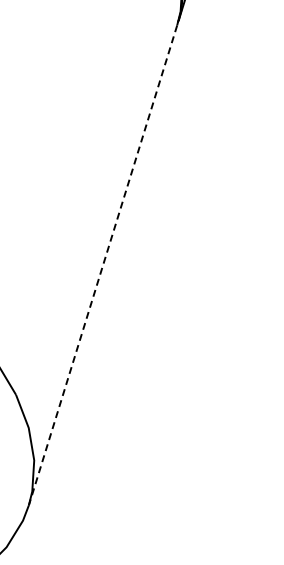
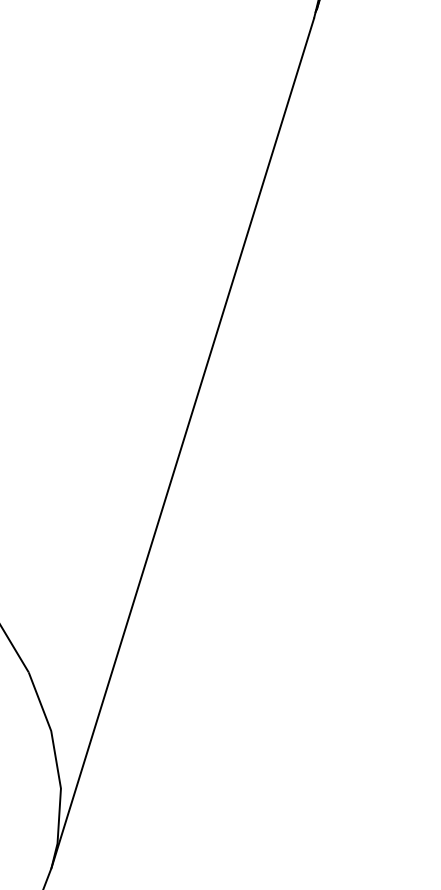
line: (102, 265) -> (181, 443), dashed -> solid

